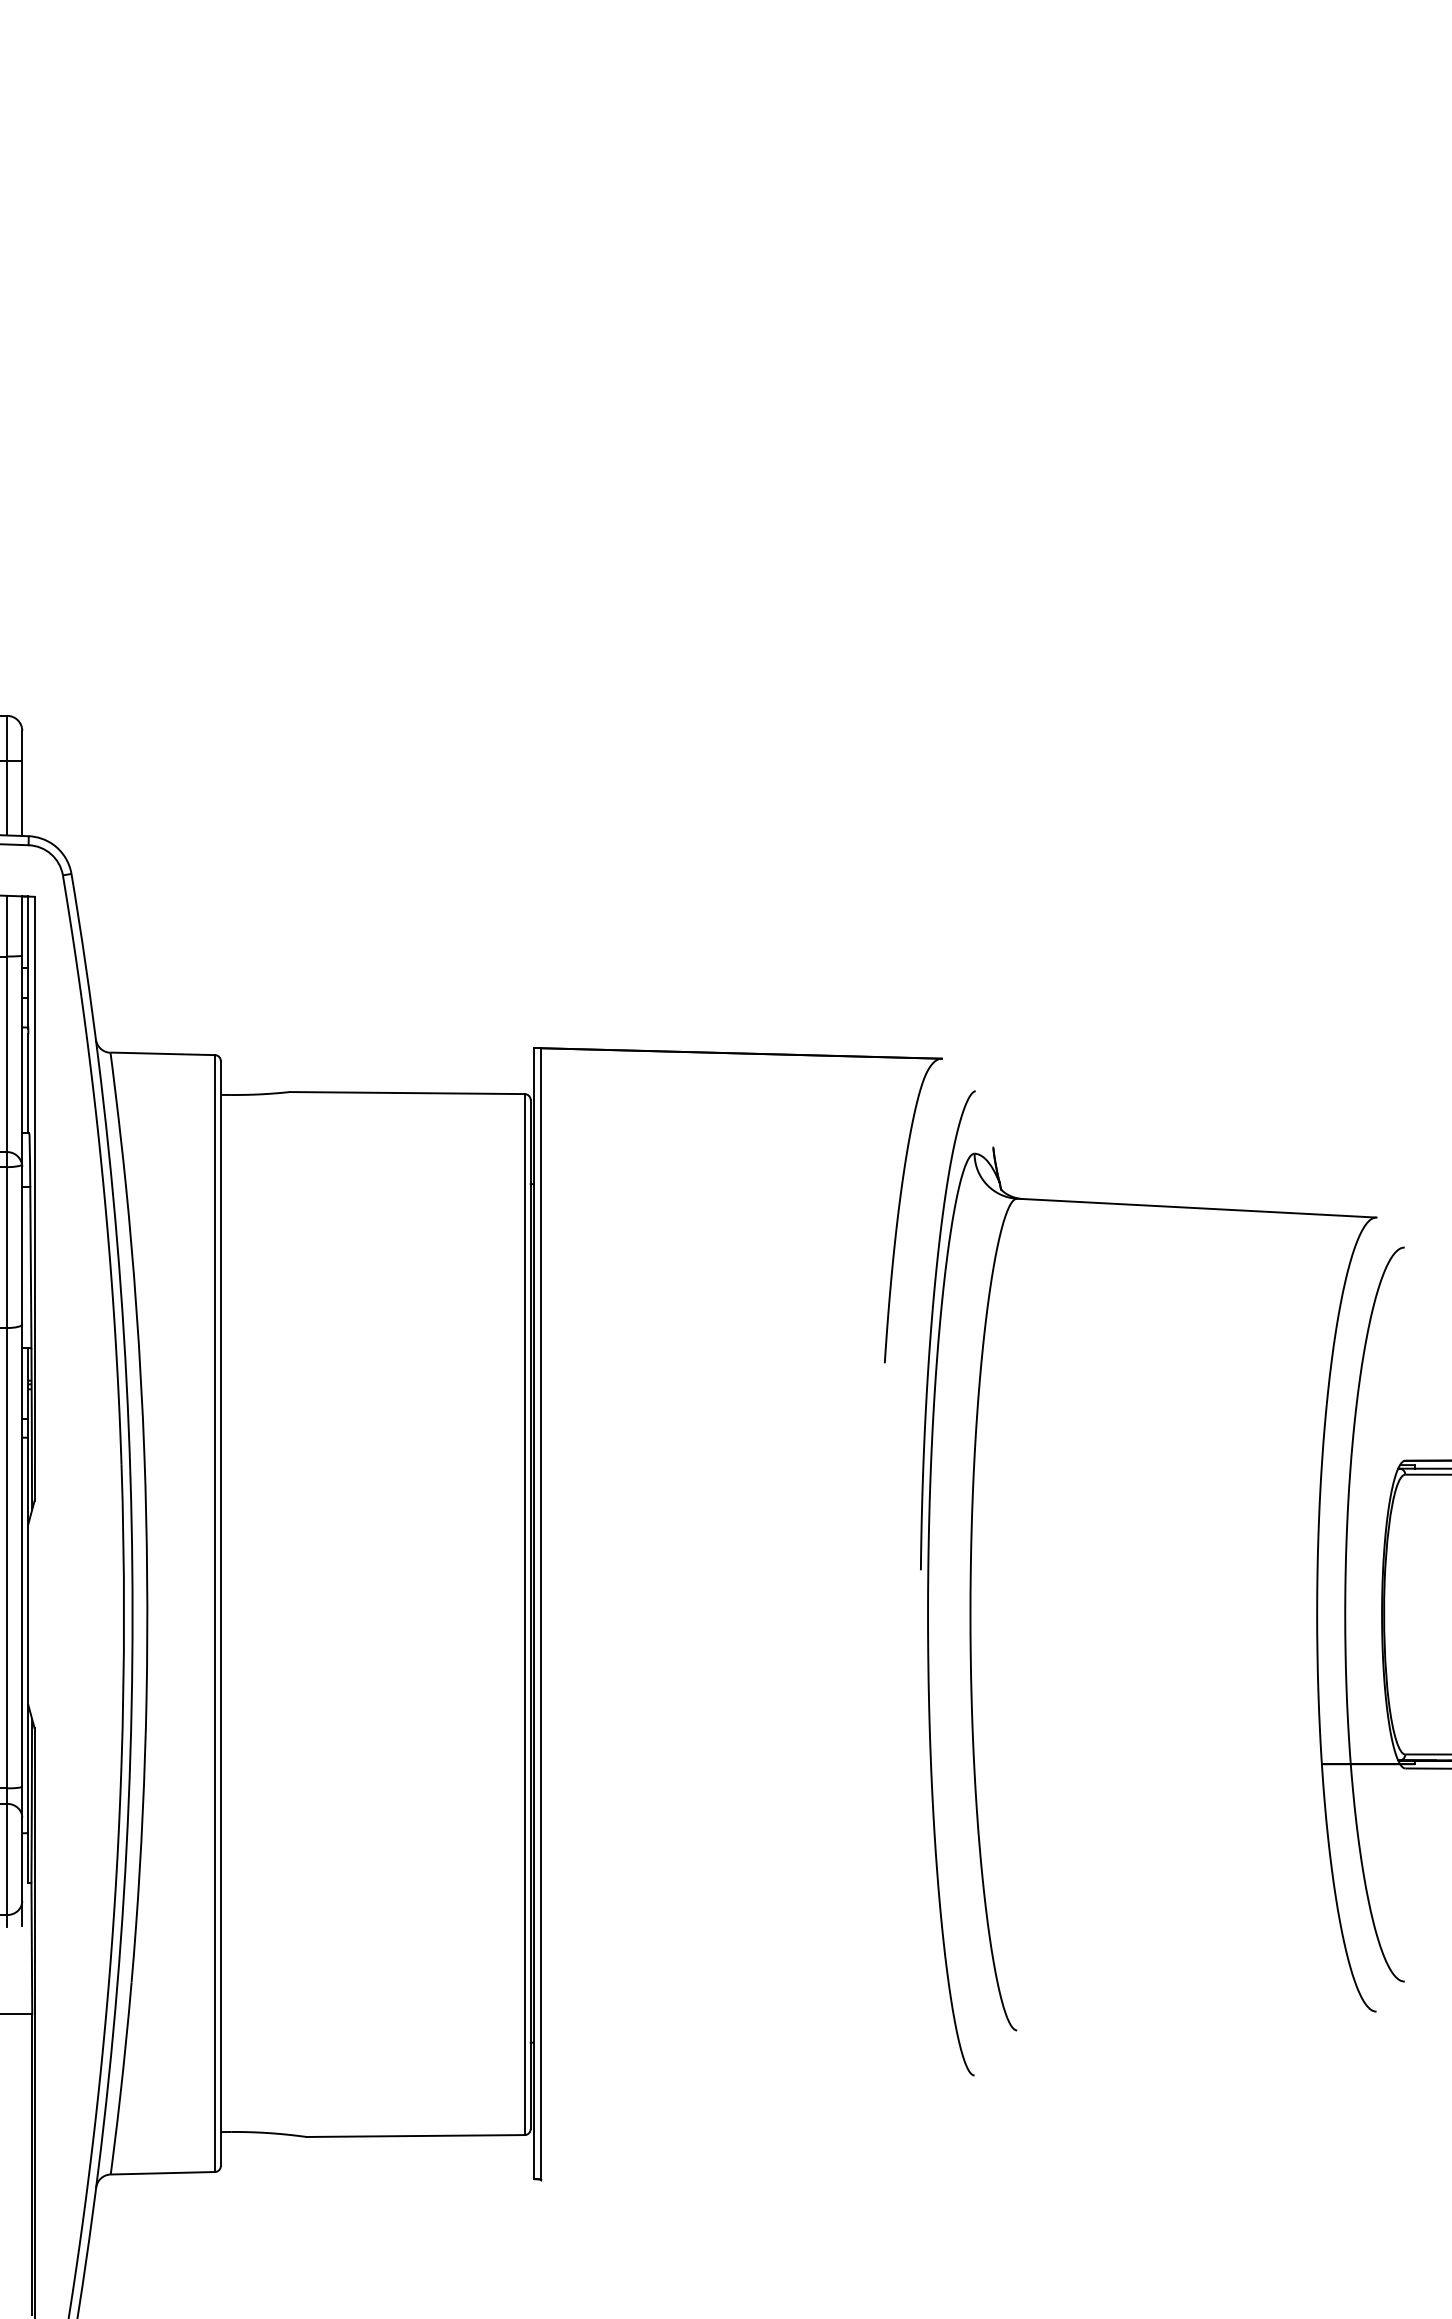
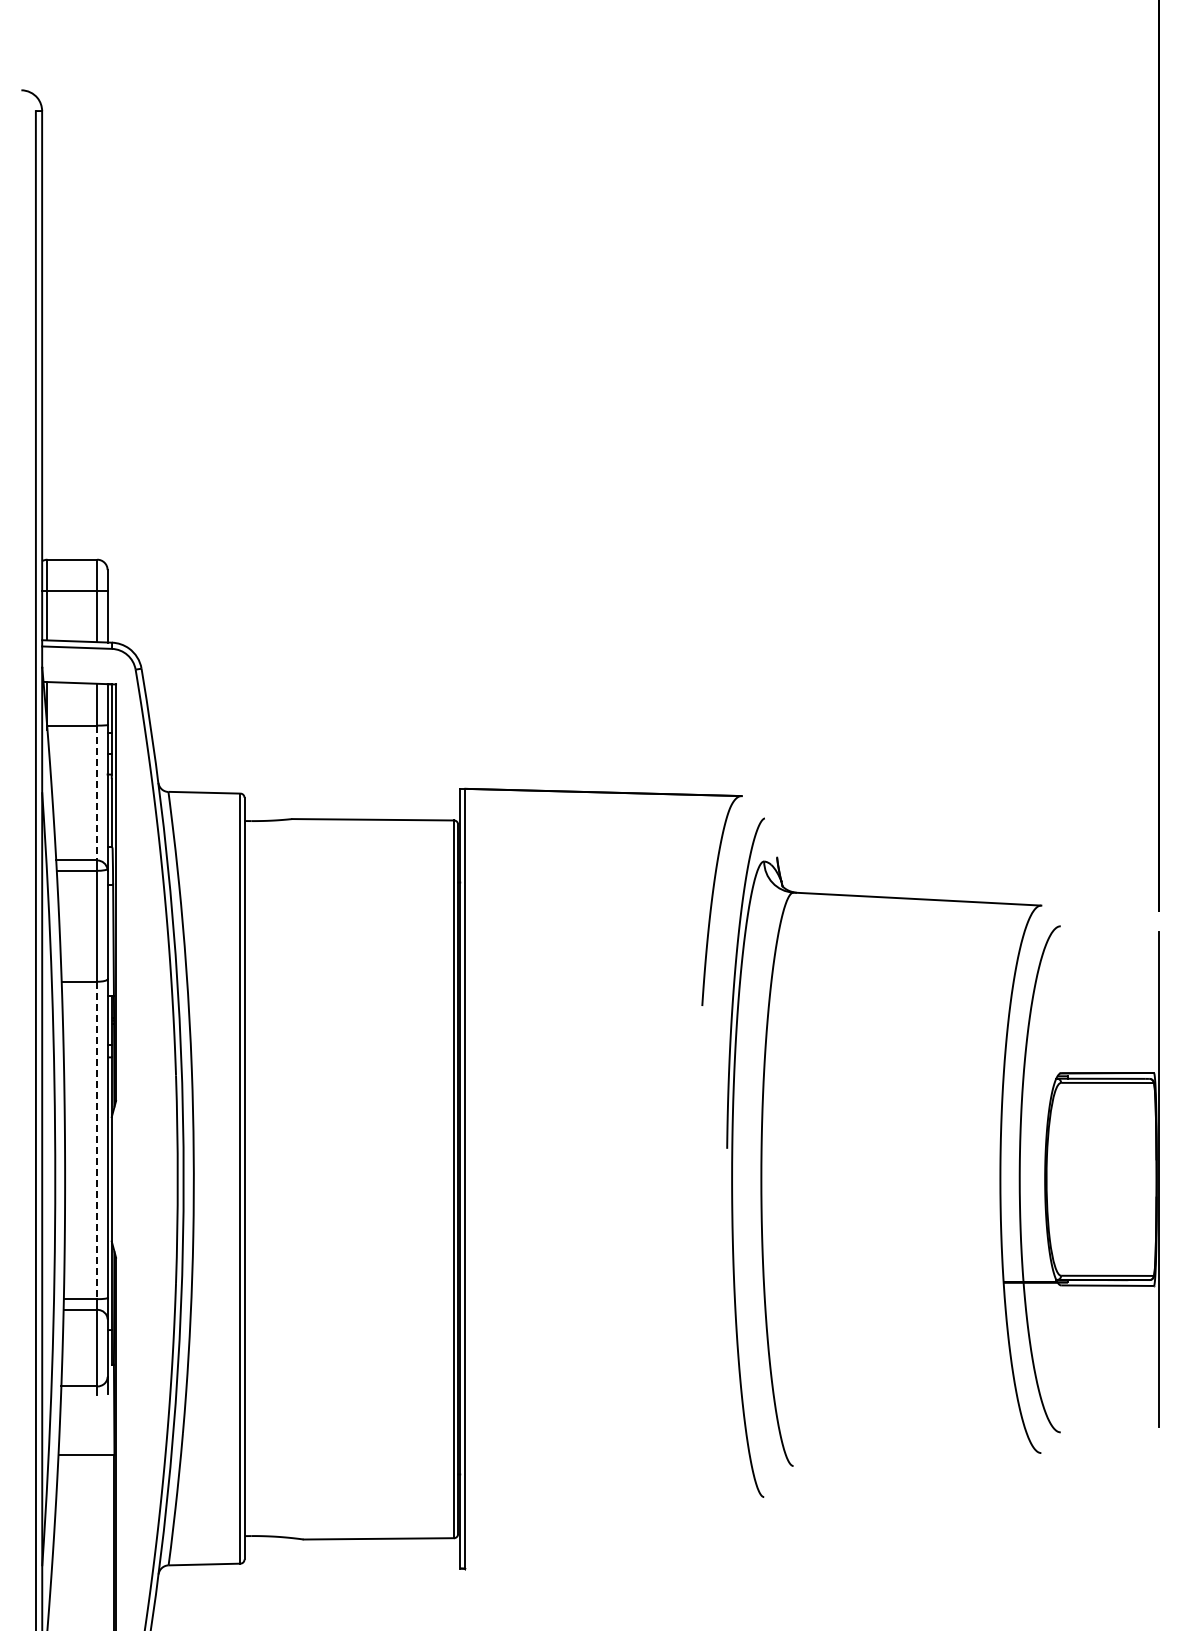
line: (7, 1054) -> (97, 793), solid -> dashed
line: (7, 1558) -> (97, 1140), solid -> dashed

